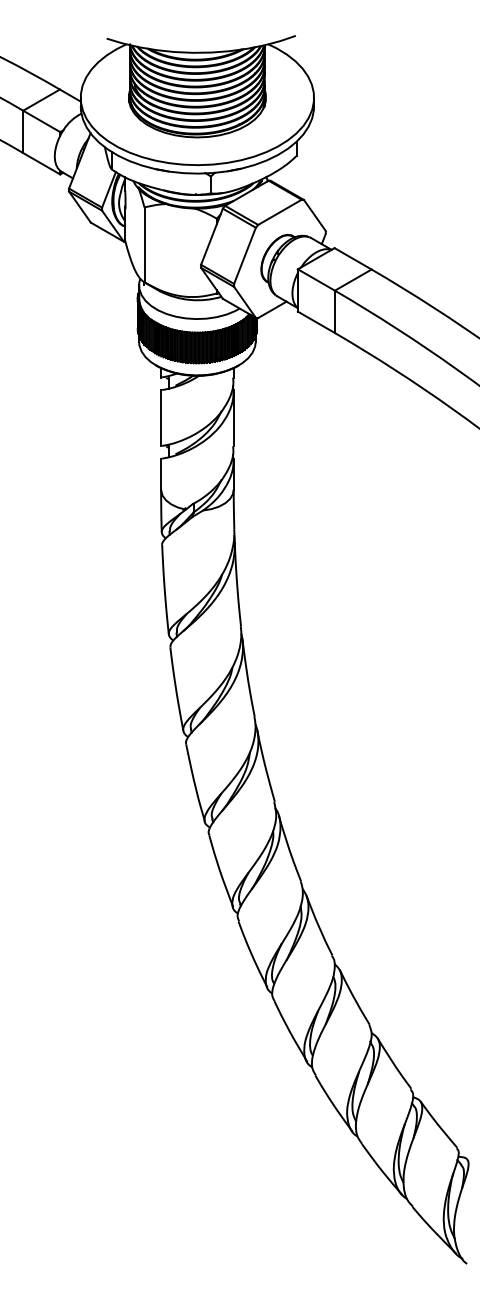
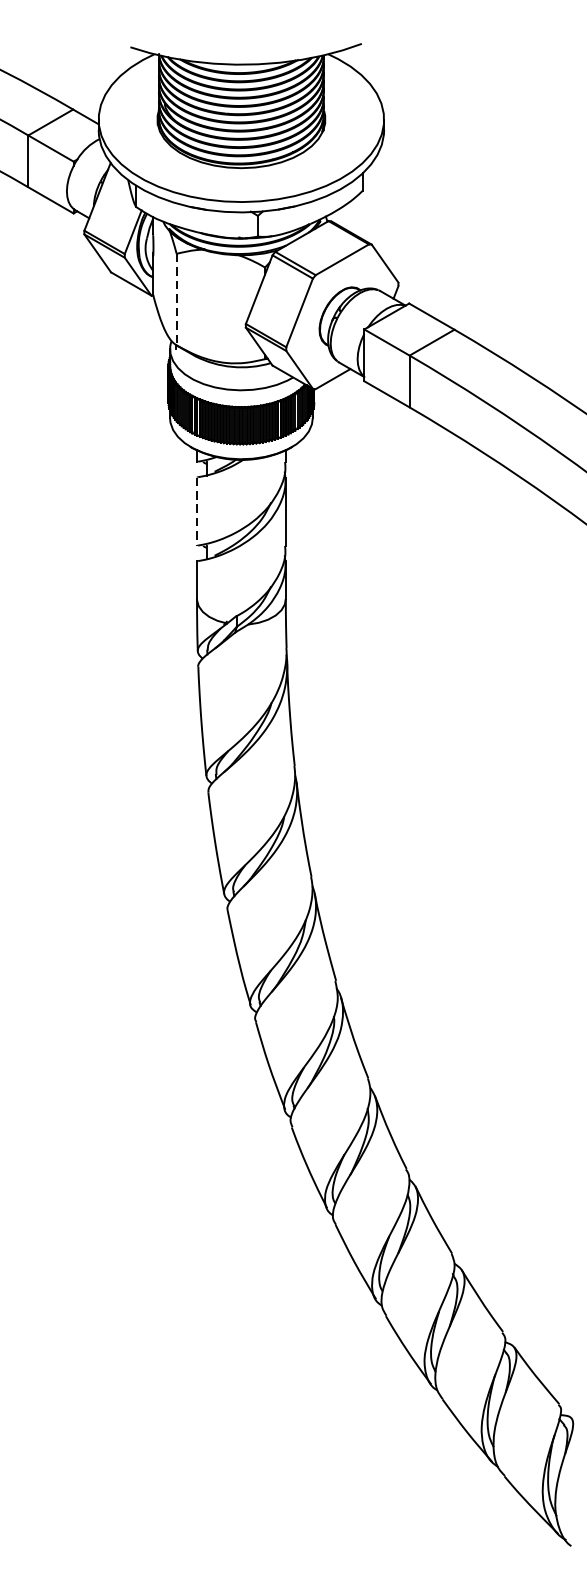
line: (144, 245) -> (176, 300), solid -> dashed
line: (161, 418) -> (197, 511), solid -> dashed

